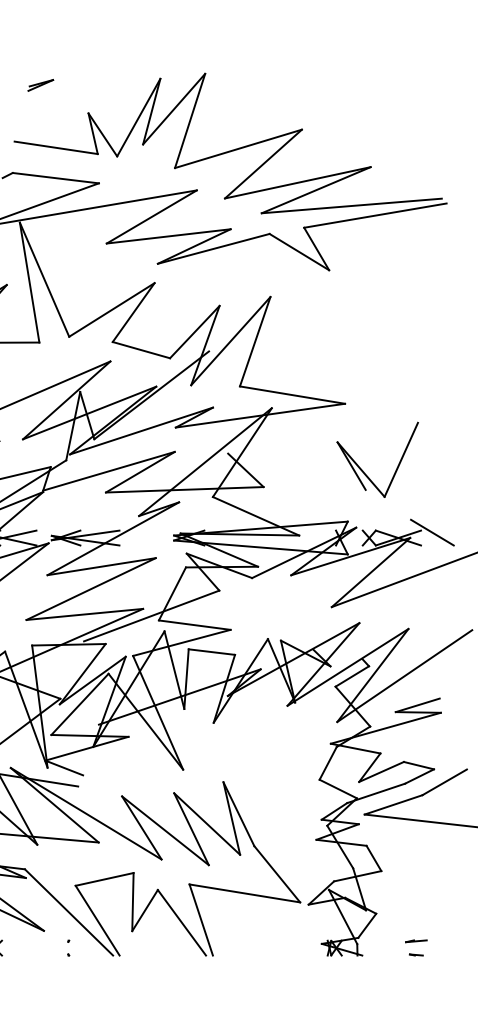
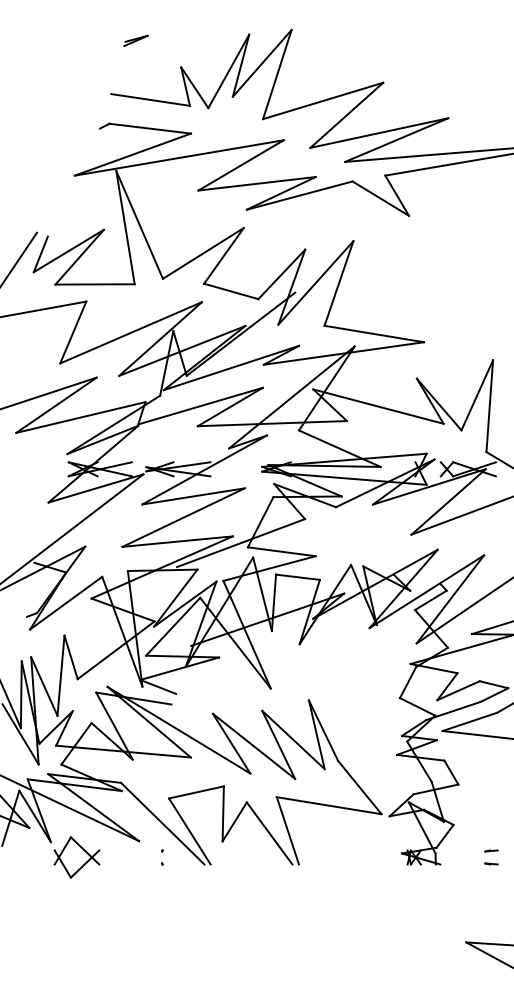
line: (296, 471) -> (378, 406), added
line: (414, 471) -> (489, 406), added
part: (416, 940) -> (491, 850), size x0.62

